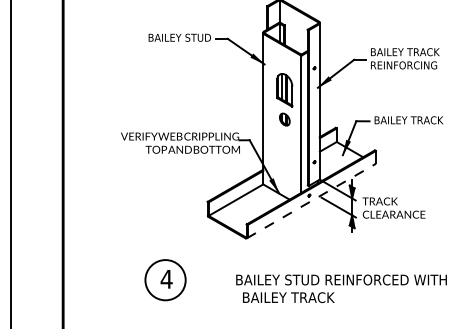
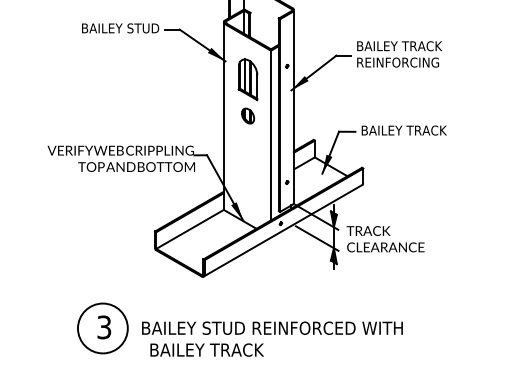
part: (284, 99) -> (247, 91), moved
line: (311, 201) -> (283, 231), dashed -> solid
text: (166, 278) -> (104, 326), 4 -> 3
text: (341, 288) -> (272, 338), moved

